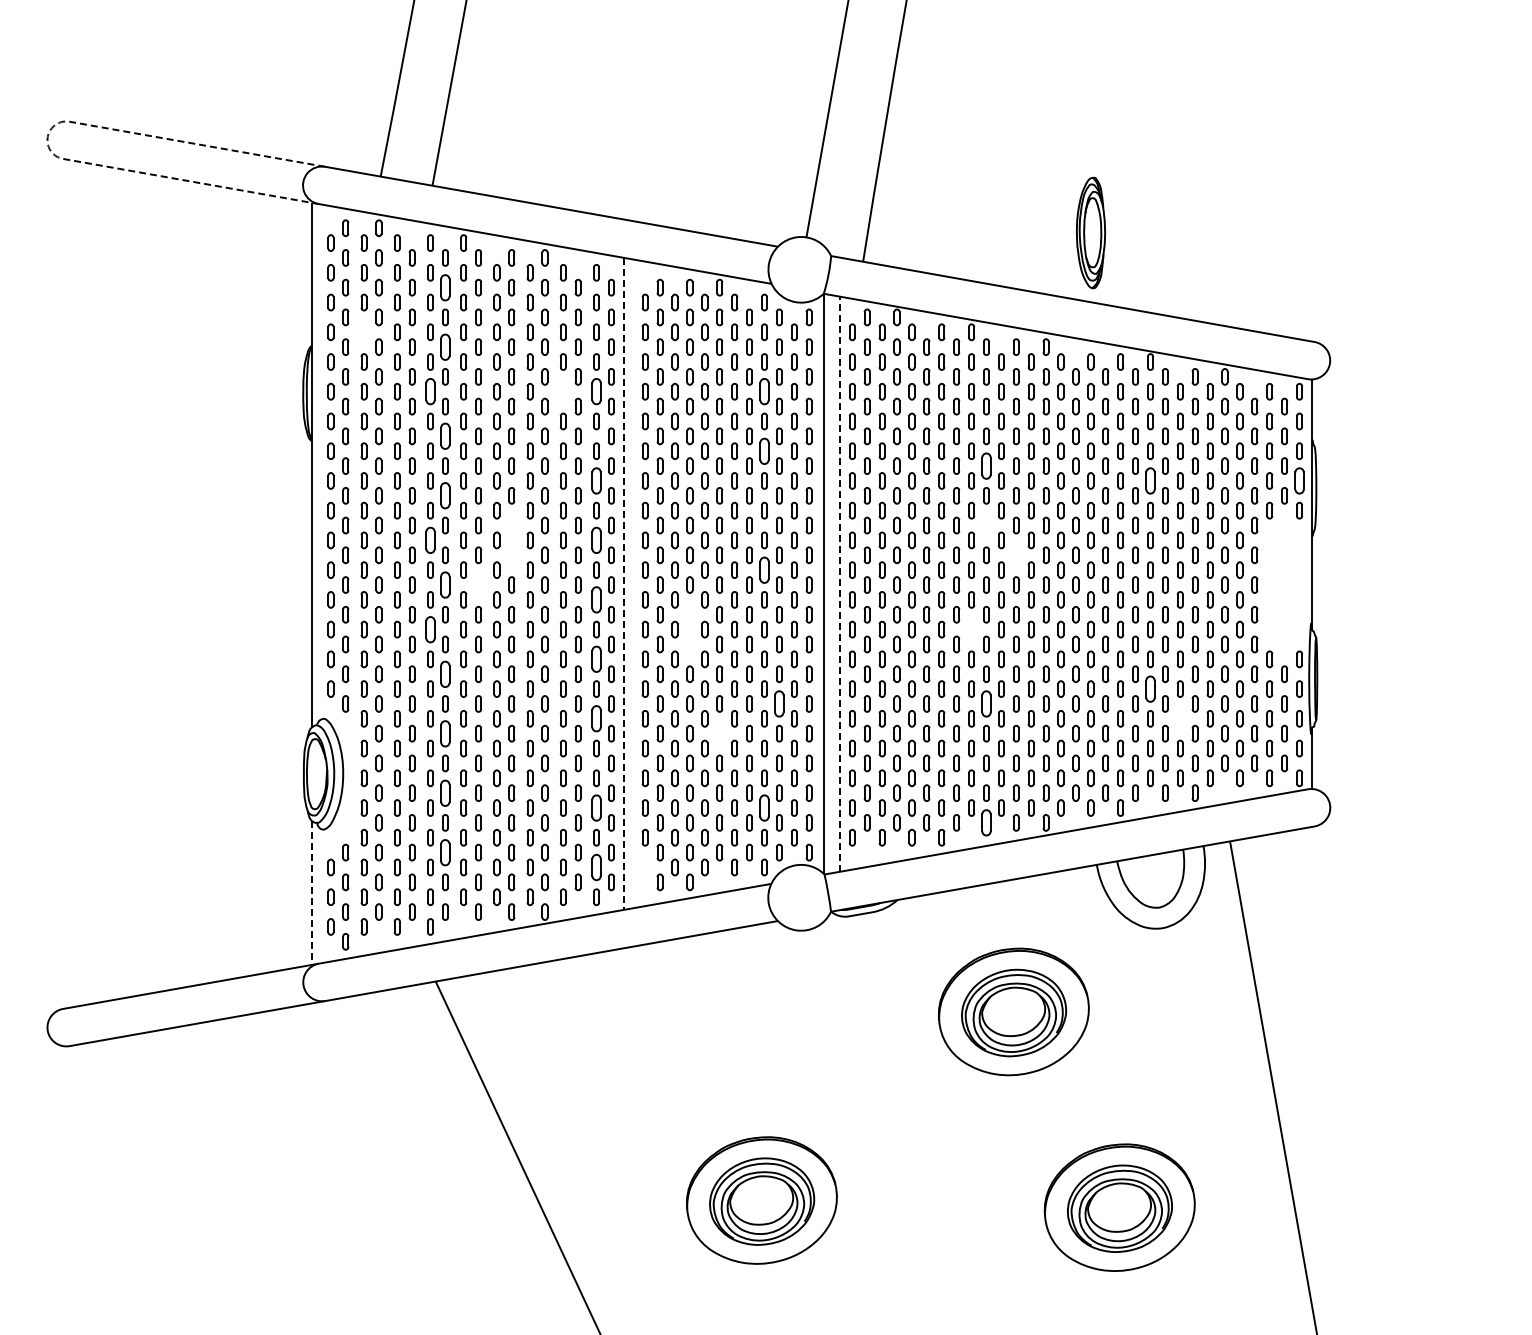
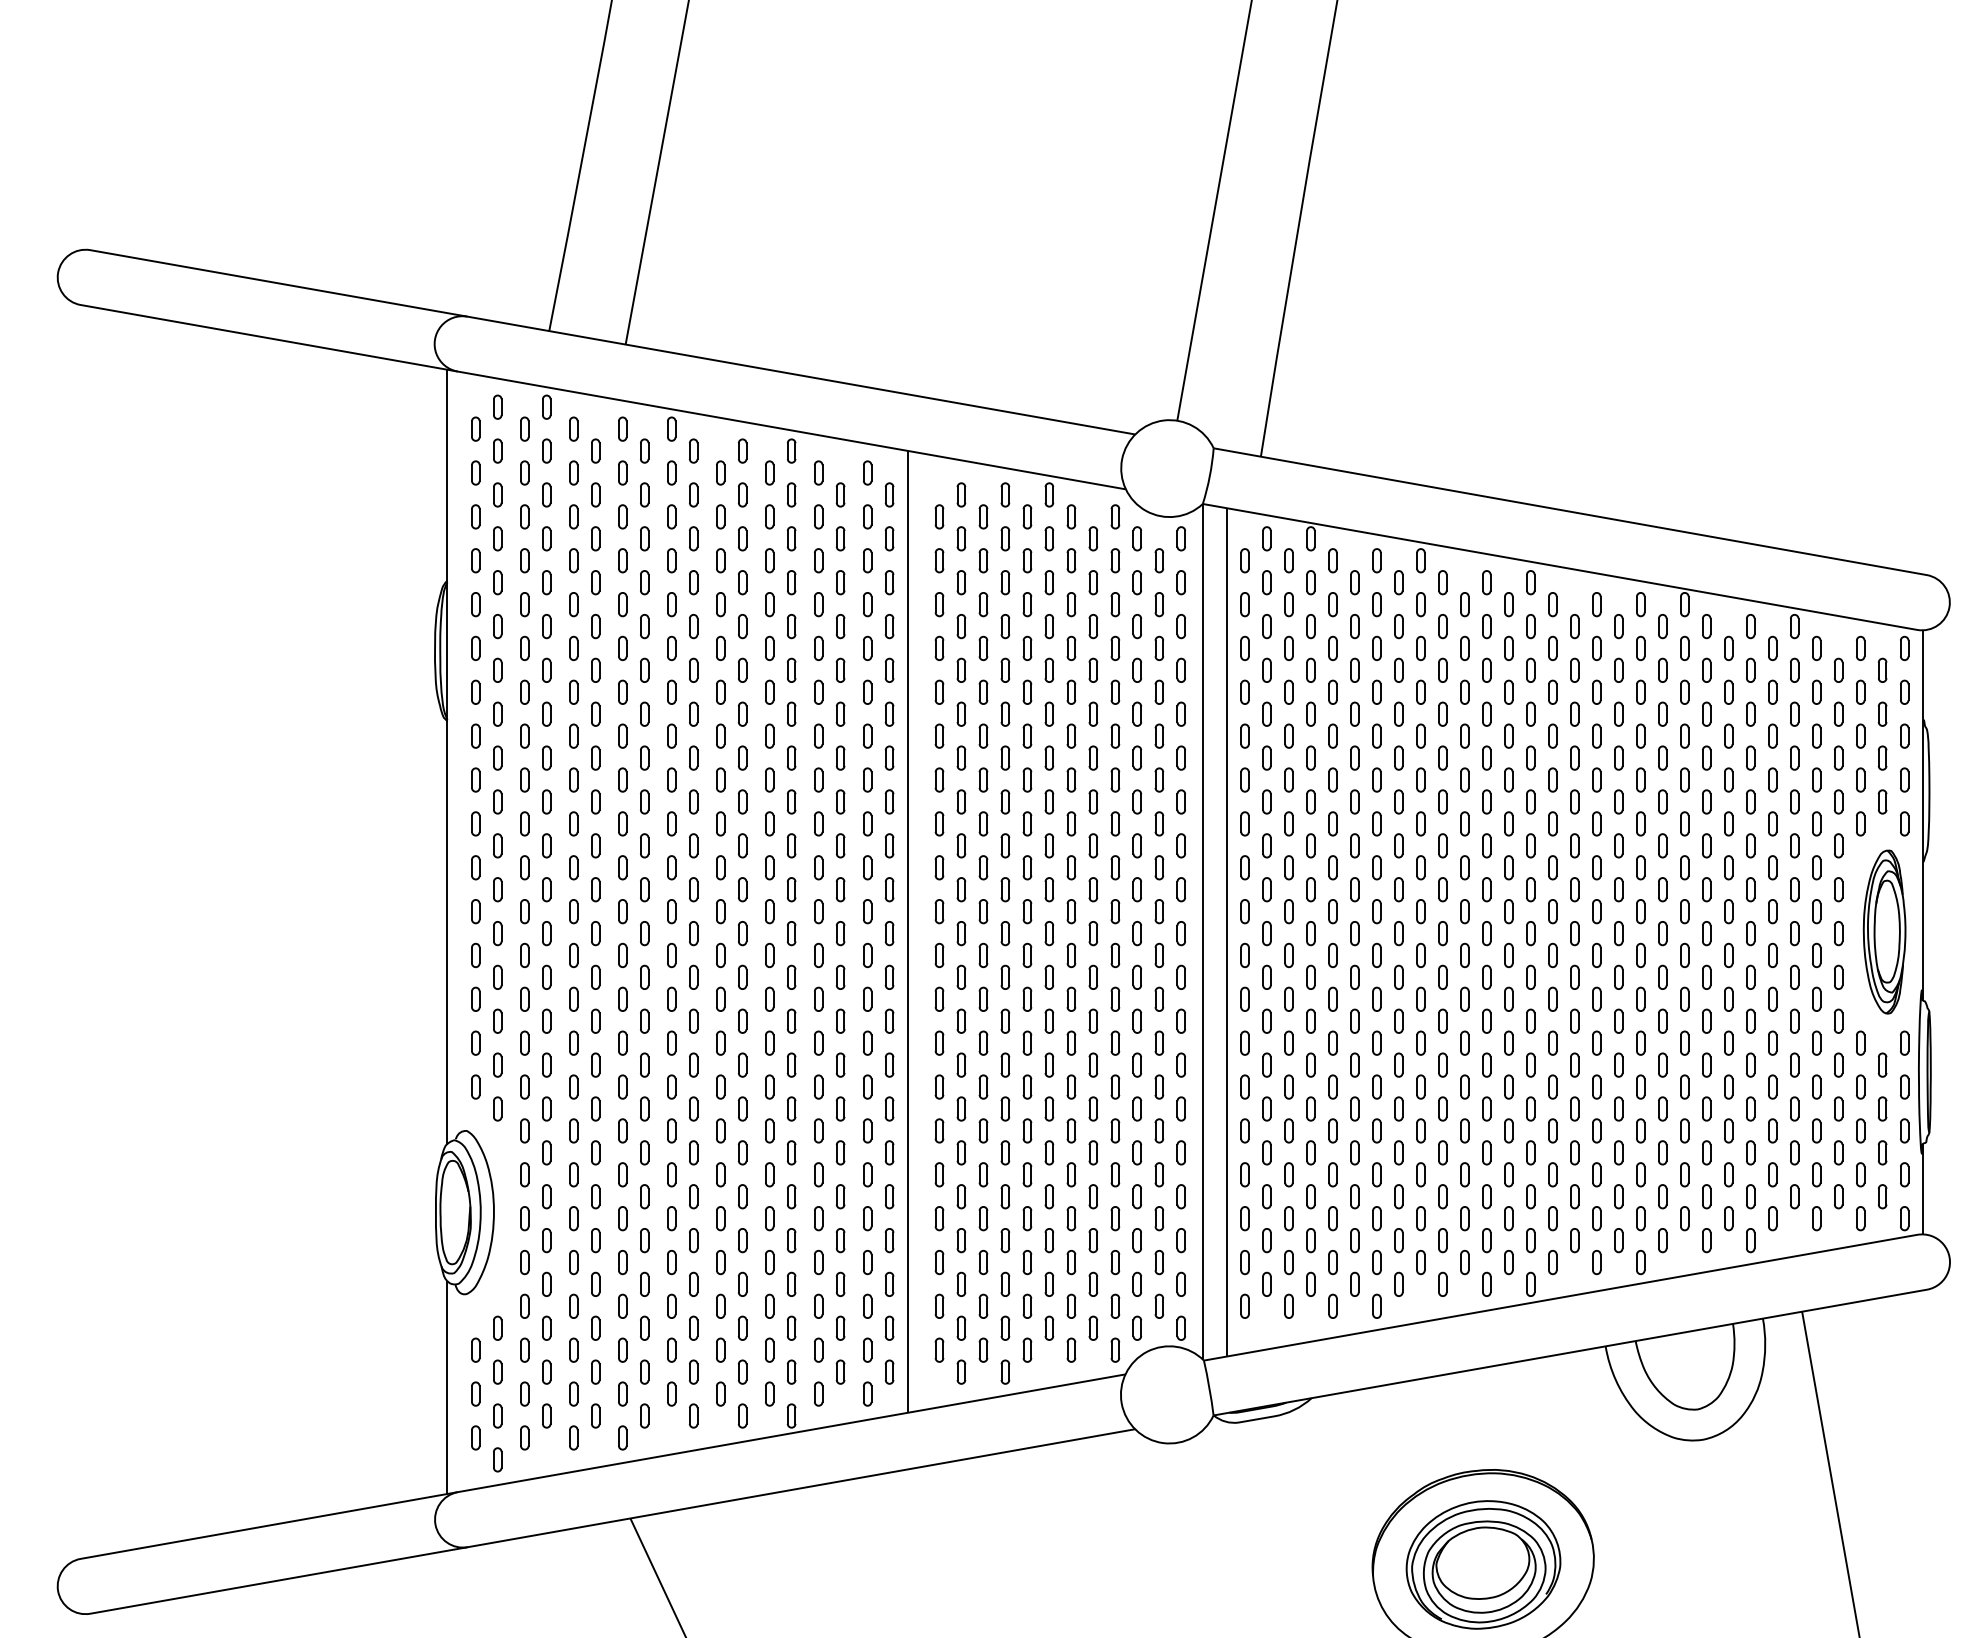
line: (47, 137) -> (57, 273), dashed -> solid
part: (1091, 232) -> (1885, 931), moved
part: (445, 287) -> (644, 494), size x0.62
part: (363, 332) -> (523, 561), added
part: (445, 346) -> (644, 581), size x0.62
part: (430, 391) -> (622, 648), size x0.62
part: (562, 391) -> (817, 648), added
part: (596, 391) -> (867, 648), size x0.62
part: (764, 391) -> (1115, 648), size x0.62
part: (445, 436) -> (644, 714), size x0.62
part: (764, 450) -> (1115, 735), size x0.62
part: (986, 465) -> (1442, 757), size x0.62
part: (596, 480) -> (867, 779), size x0.62
part: (1150, 480) -> (1684, 779), size x0.62
part: (1299, 480) -> (1904, 779), size x0.62
part: (445, 495) -> (644, 801), size x0.62
part: (511, 525) -> (742, 845), added
part: (986, 525) -> (1442, 845), added
part: (430, 540) -> (622, 867), size x0.62
part: (596, 540) -> (867, 867), size x0.62
part: (511, 555) -> (742, 889), added
part: (1015, 555) -> (1485, 889), added
part: (764, 569) -> (1115, 910), size x0.62
line: (624, 583) -> (908, 931), dashed -> solid
part: (445, 584) -> (644, 932), size x0.62
part: (478, 584) -> (693, 932), added
line: (840, 584) -> (1227, 932), dashed -> solid
part: (596, 599) -> (867, 954), size x0.62
part: (689, 614) -> (1004, 977), added
part: (430, 629) -> (622, 999), size x0.62
part: (971, 629) -> (1420, 999), added
part: (689, 644) -> (1004, 1021), added
part: (596, 659) -> (867, 1043), size x0.62
part: (445, 673) -> (644, 1064), size x0.62
part: (1150, 688) -> (1684, 1086), size x0.62
part: (779, 703) -> (1137, 1108), size x0.62
part: (986, 703) -> (1442, 1108), size x0.62
part: (596, 718) -> (867, 1130), size x0.62
part: (1179, 718) -> (1727, 1130), added
part: (445, 733) -> (644, 1152), size x0.62
part: (719, 733) -> (1049, 1152), added
part: (445, 792) -> (644, 1239), size x0.62
part: (596, 807) -> (867, 1261), size x0.62
part: (764, 807) -> (1115, 1261), size x0.62
part: (986, 822) -> (1442, 1283), size x0.62
part: (445, 852) -> (644, 1328), size x0.62
part: (596, 867) -> (867, 1350), size x0.62
part: (644, 867) -> (938, 1350), added
line: (311, 893) -> (447, 1388), dashed -> solid

